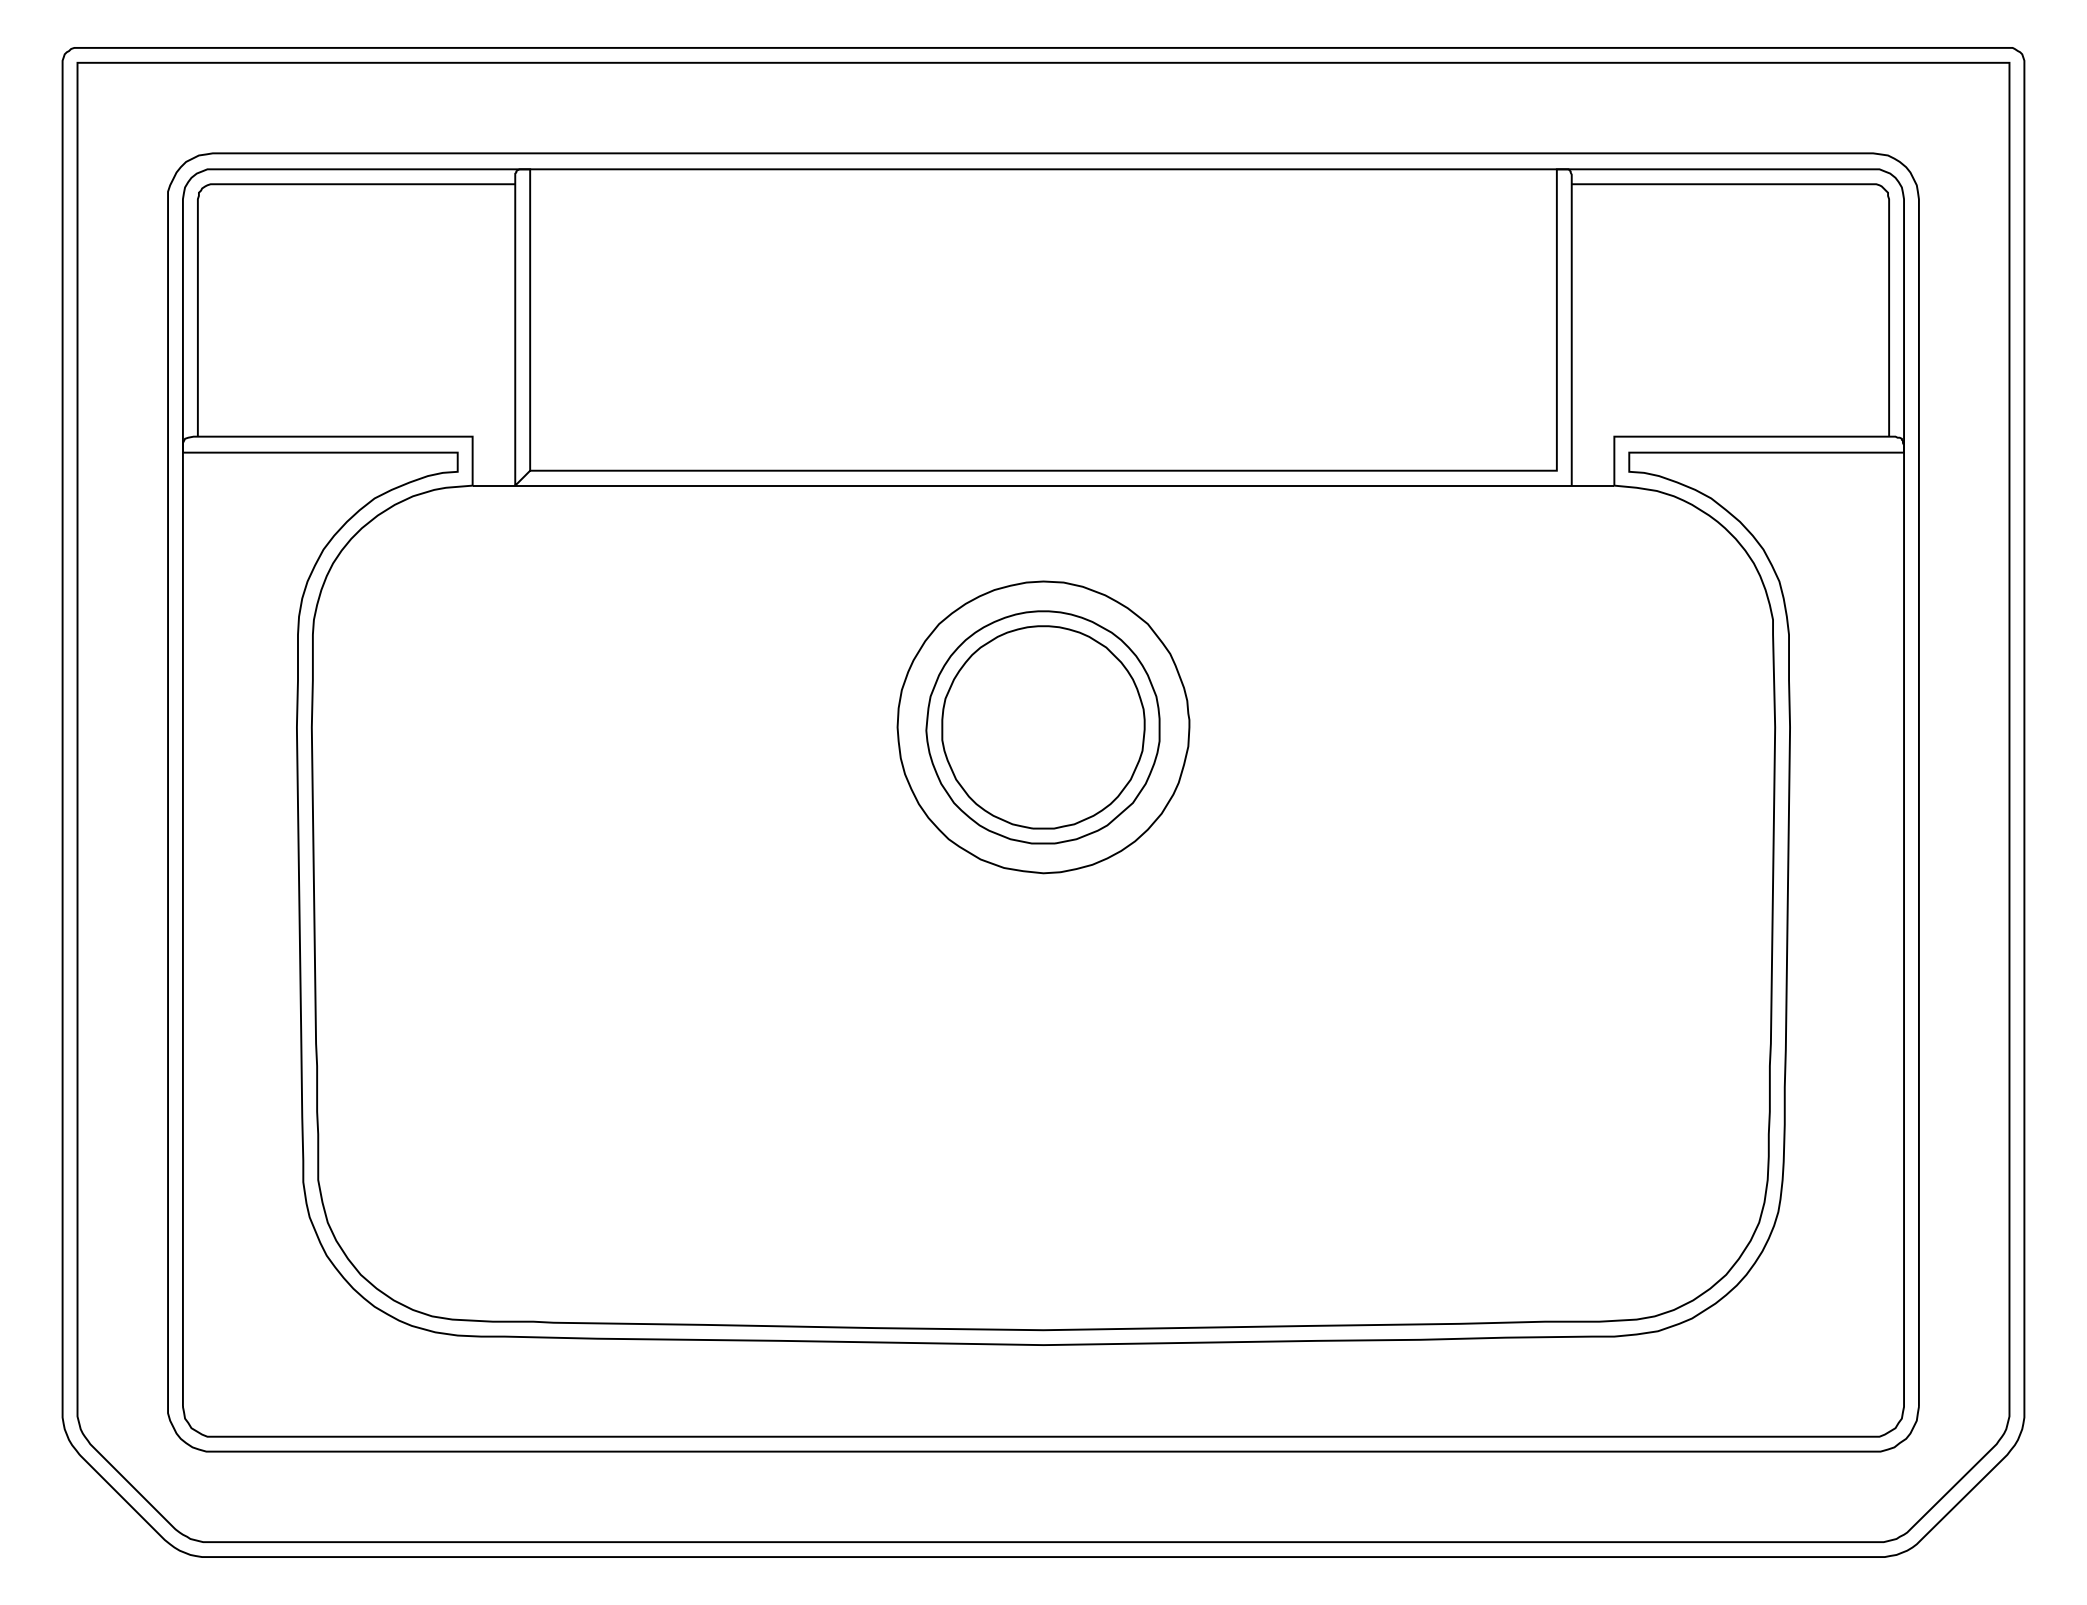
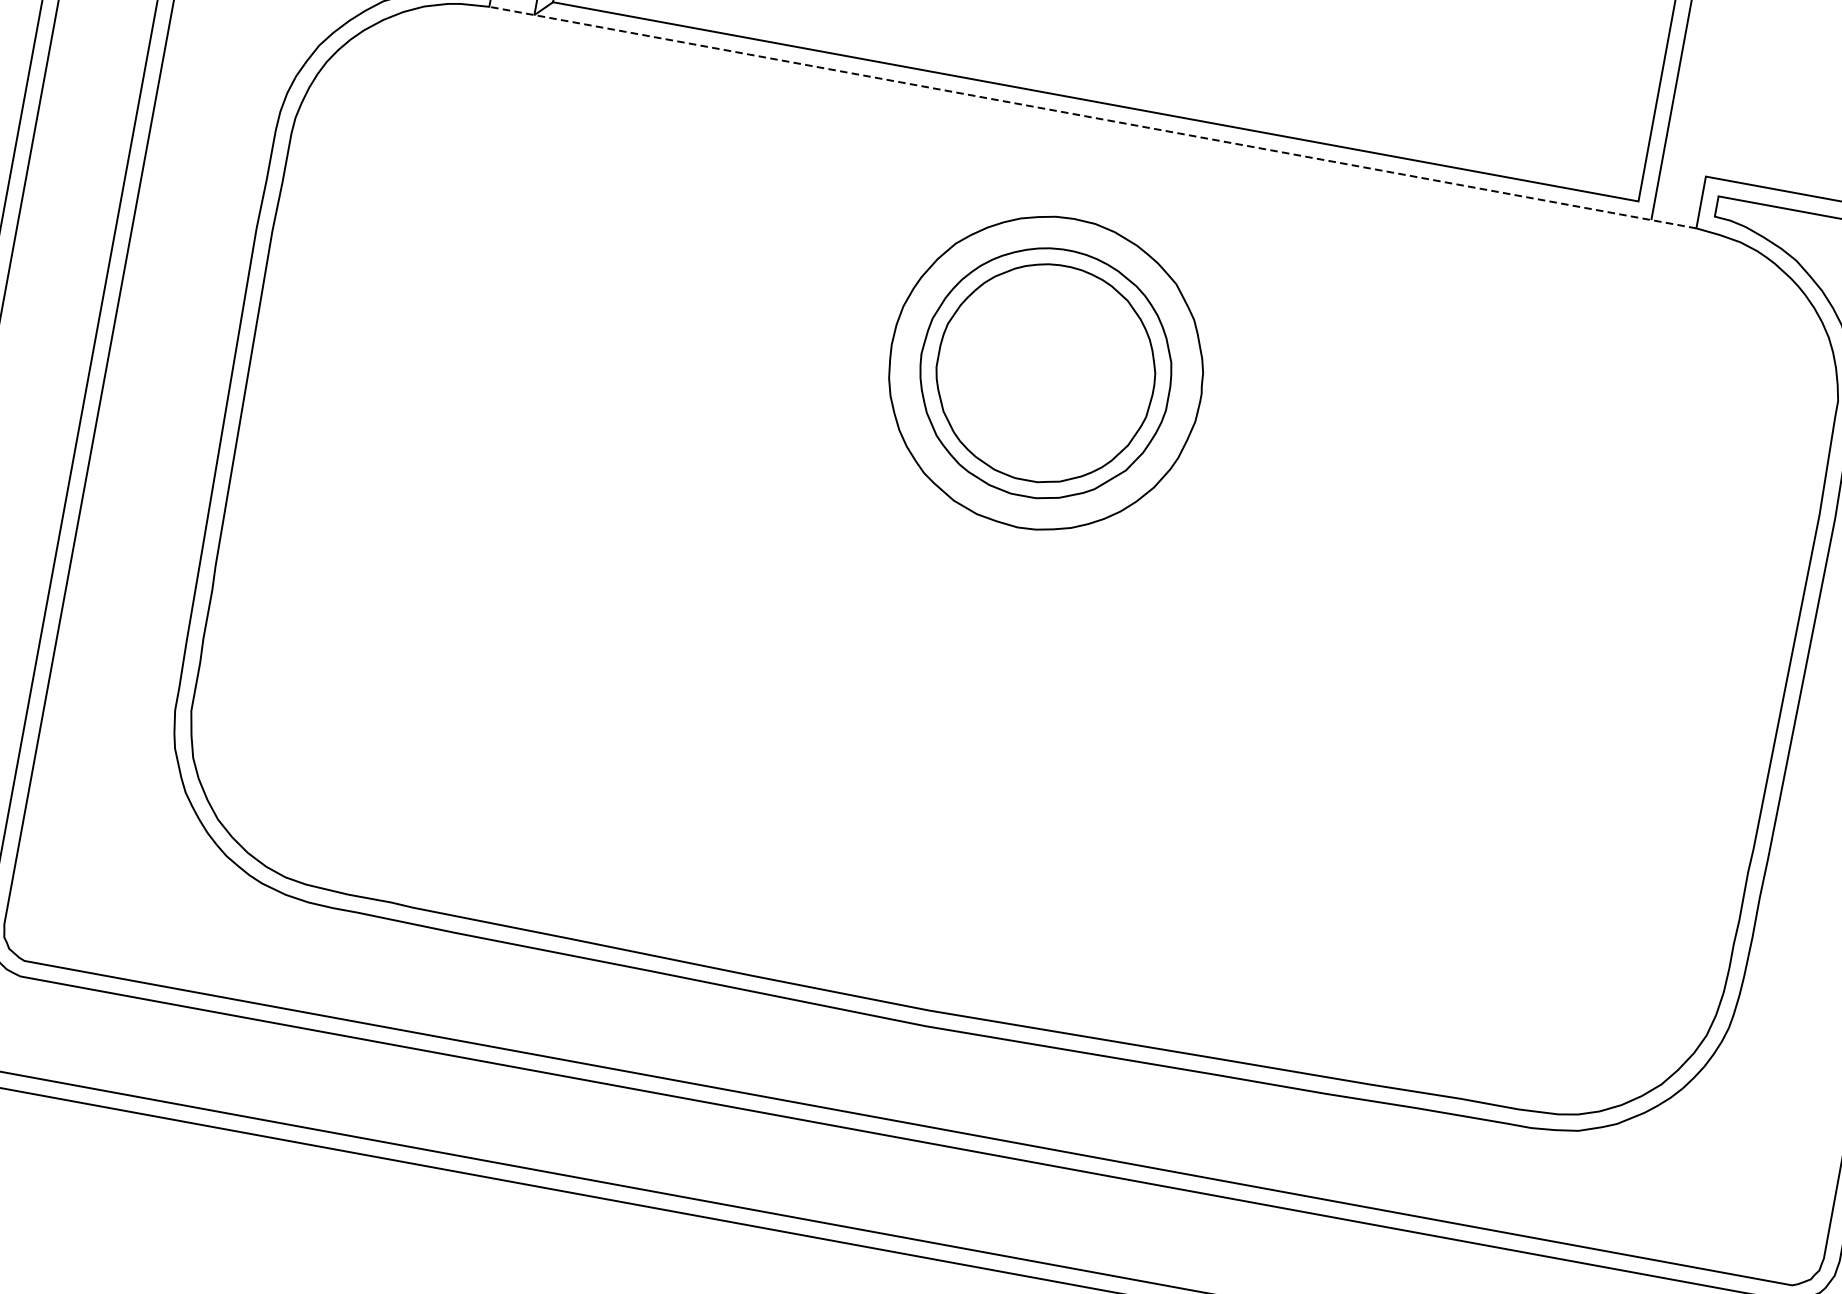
line: (1042, 485) -> (1091, 117), solid -> dashed

